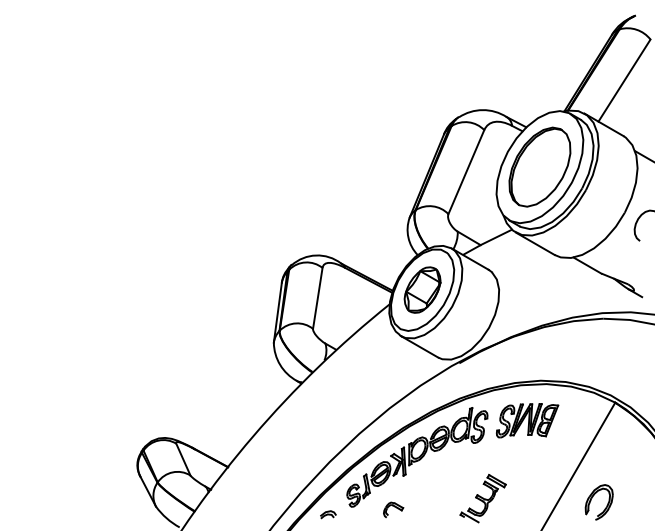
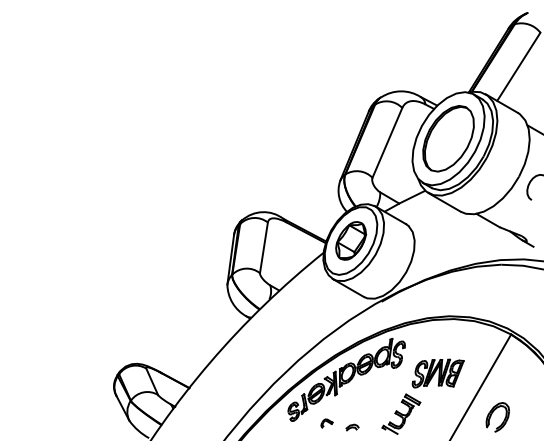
part: (527, 420) -> (438, 373), moved
part: (393, 509) -> (326, 423), size x0.7
part: (328, 514) -> (352, 427), moved

